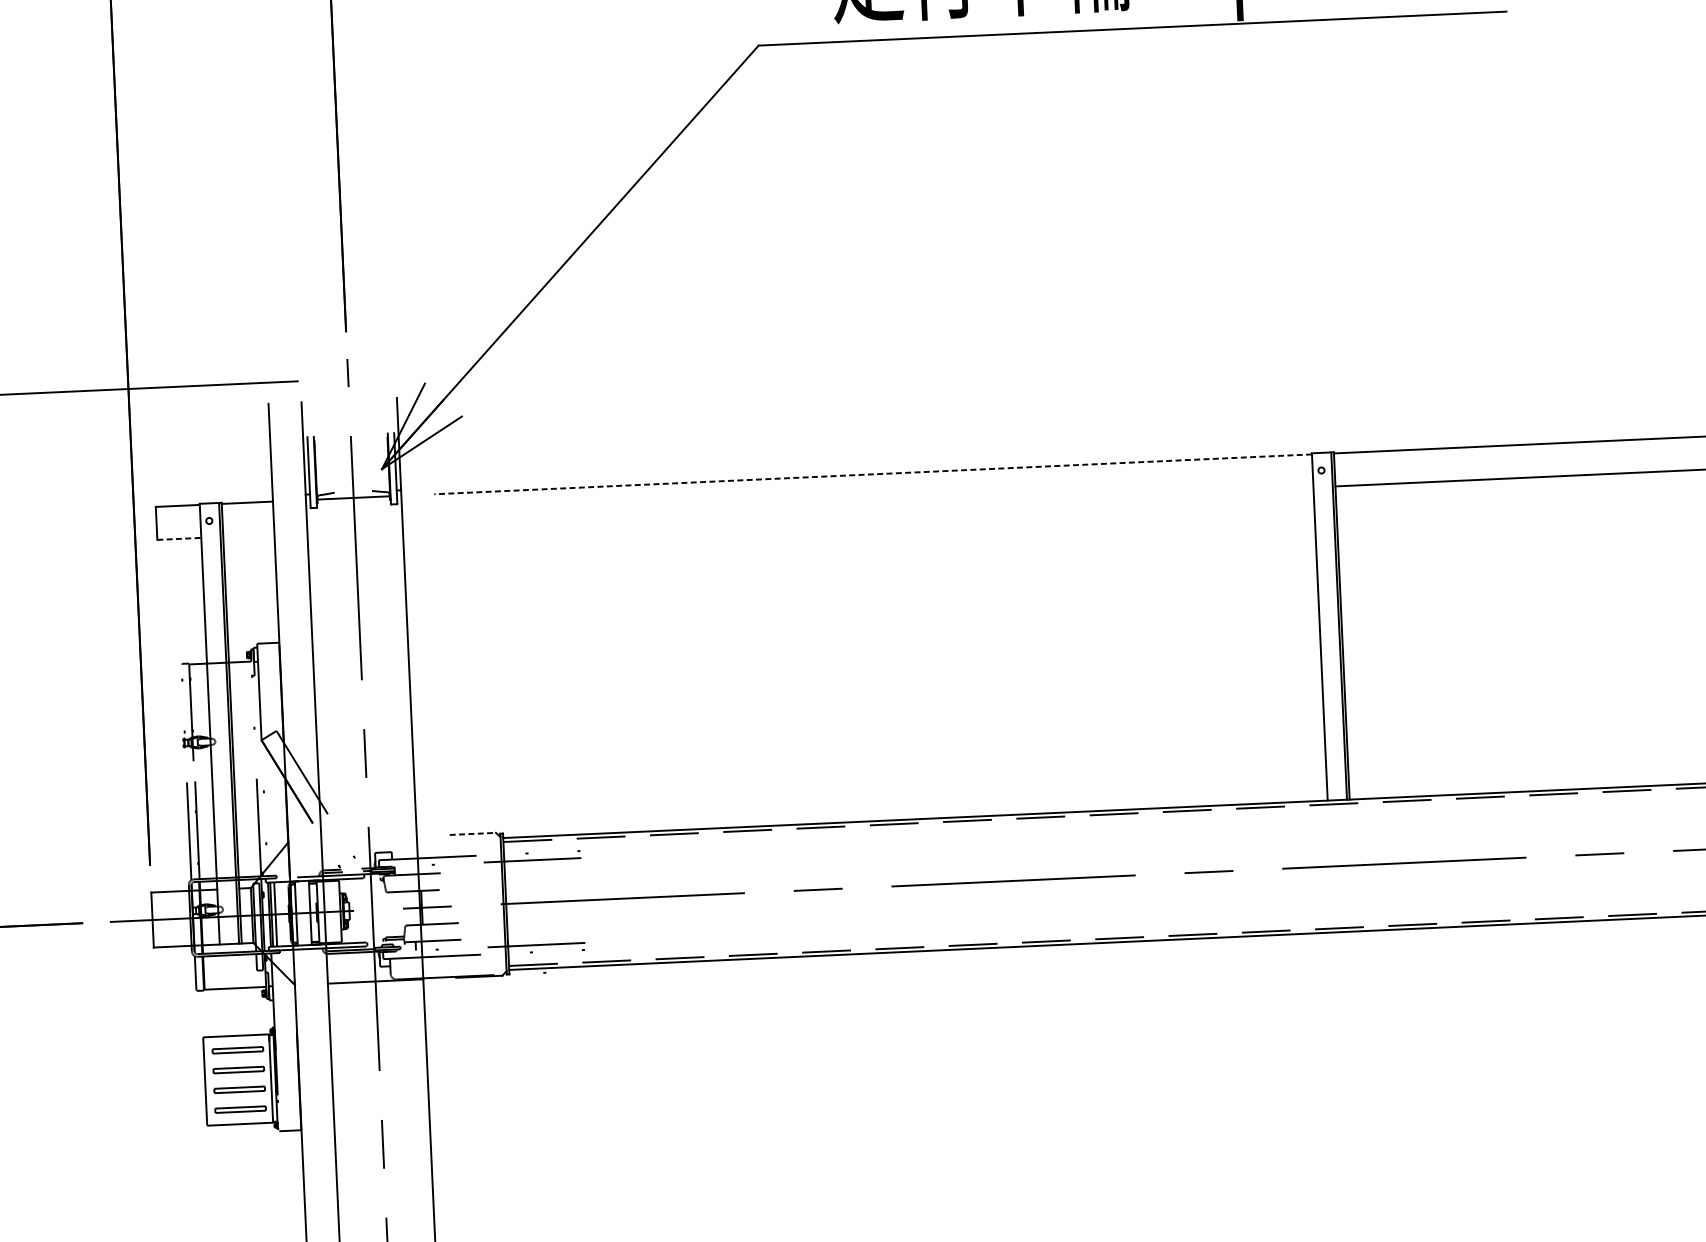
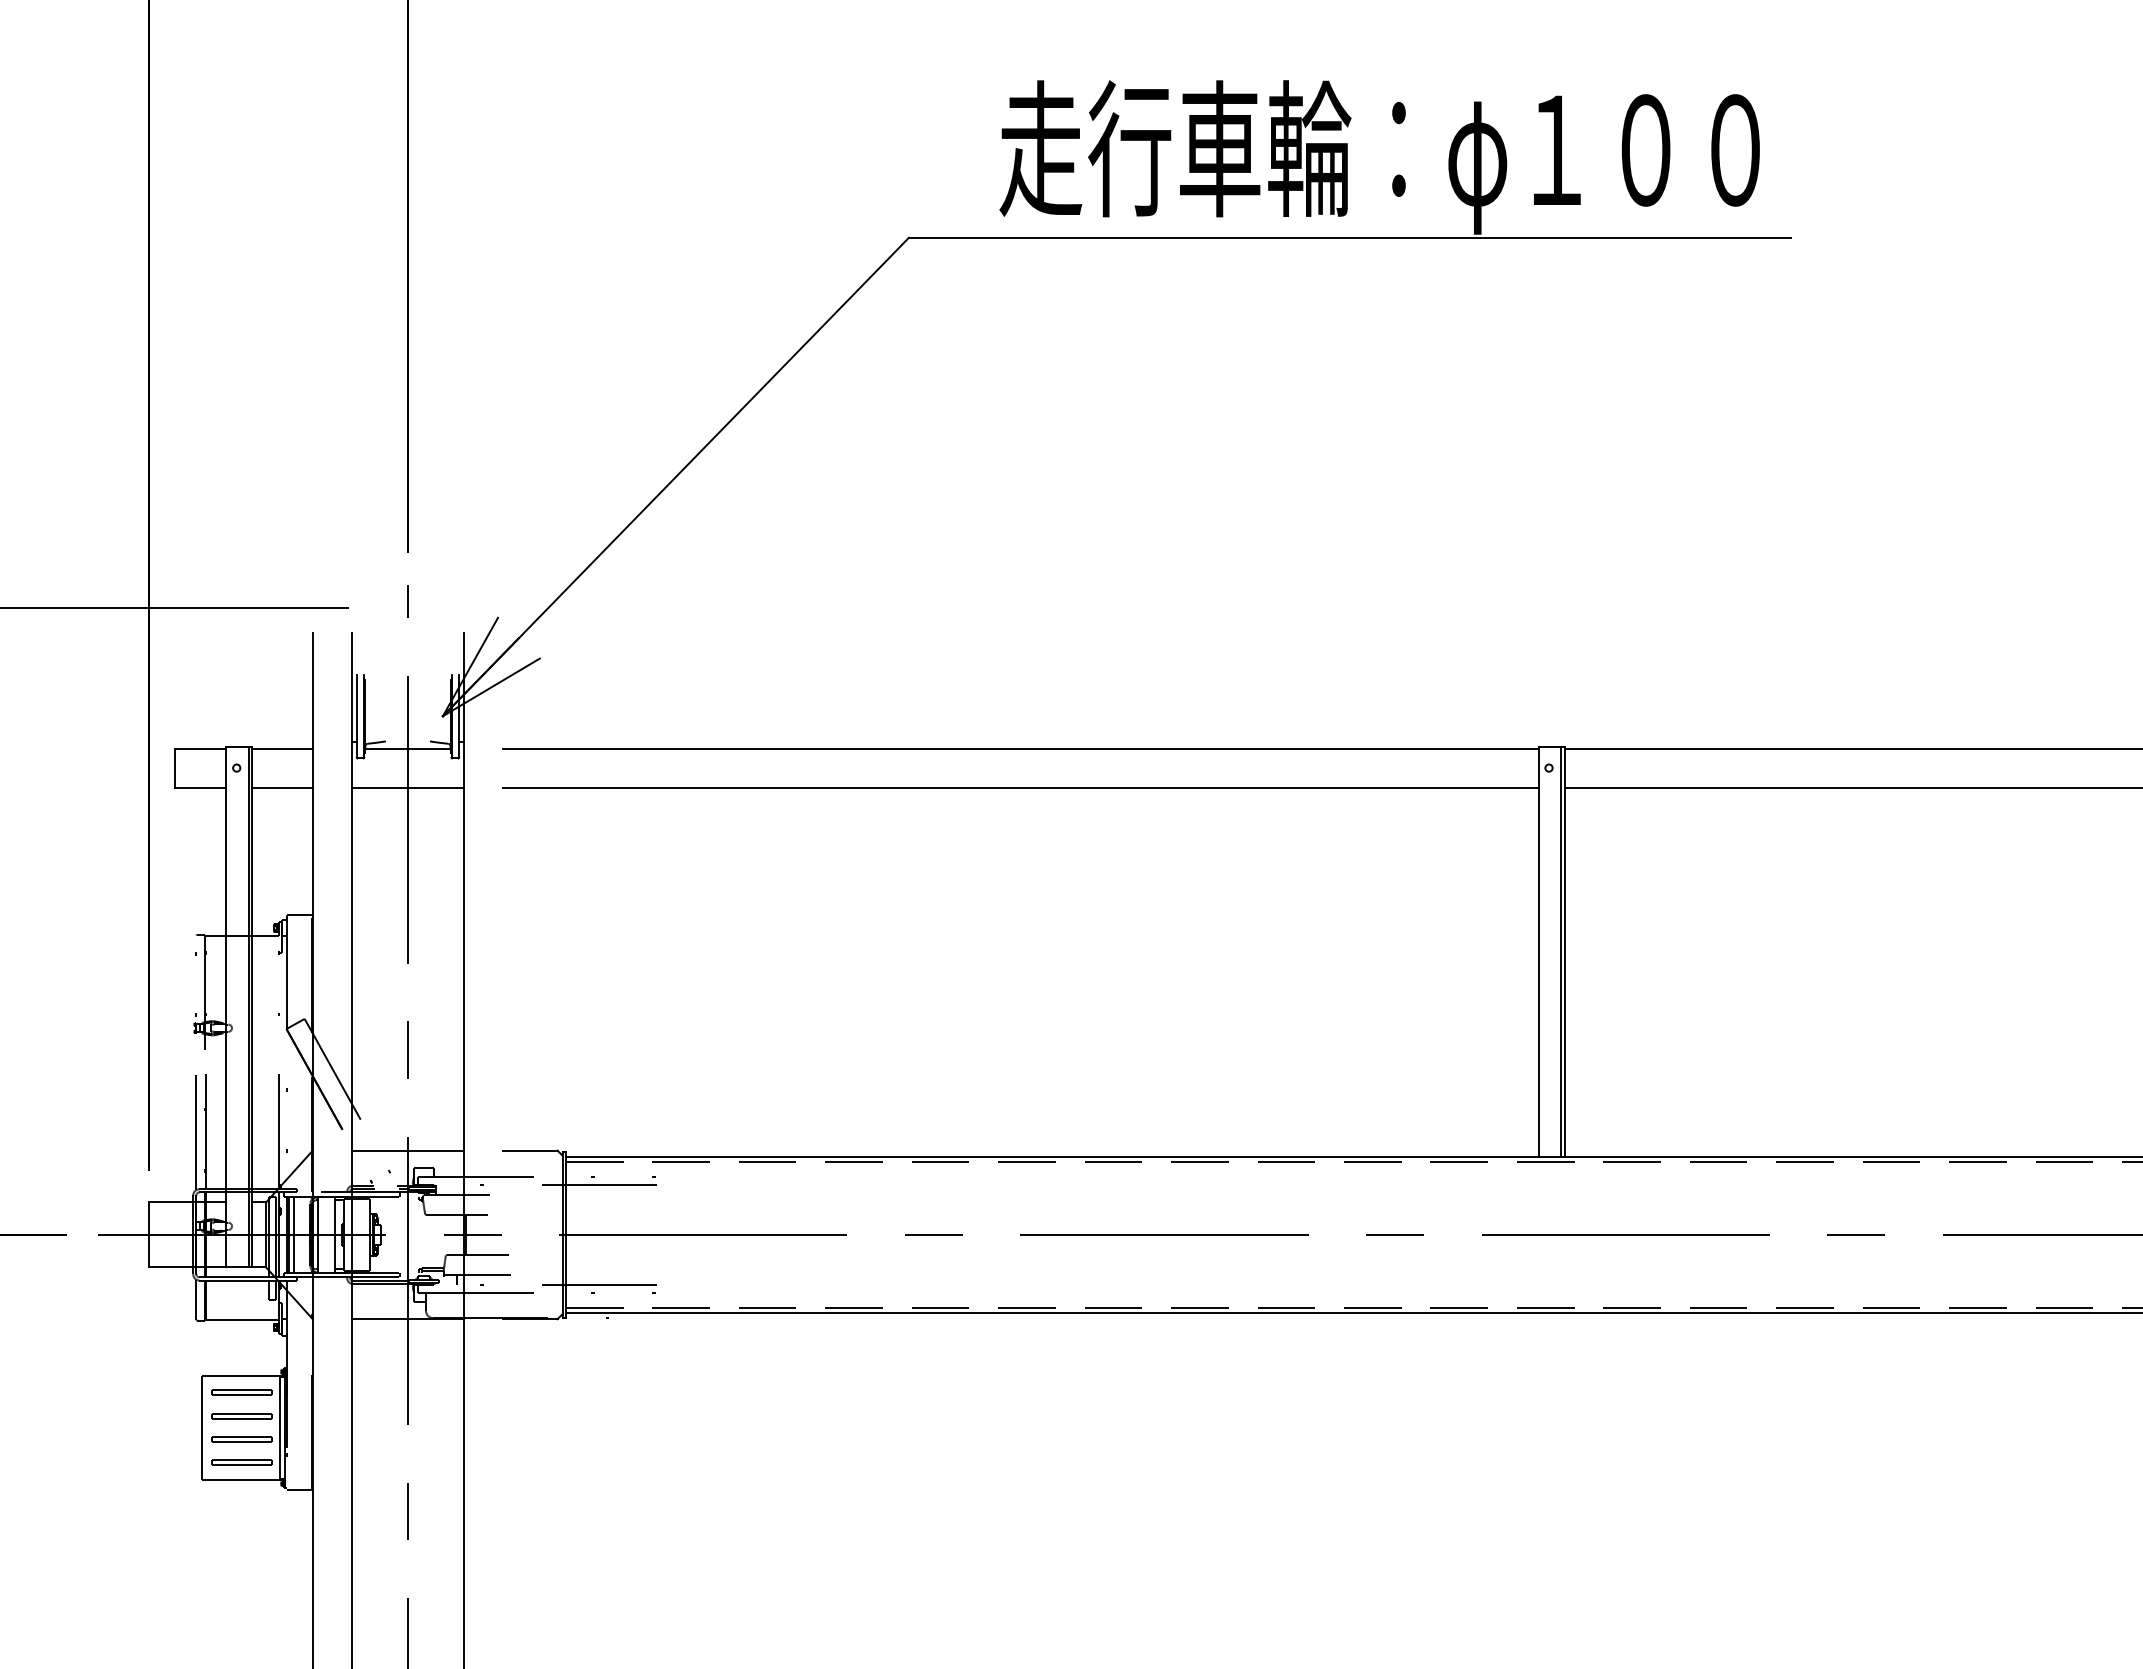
line: (872, 474) -> (1020, 748), dashed -> solid
line: (874, 507) -> (1020, 787), added
line: (354, 530) -> (407, 787), added
line: (248, 535) -> (282, 787), added
line: (179, 538) -> (200, 787), dashed -> solid
line: (473, 833) -> (530, 1150), dashed -> solid
line: (368, 838) -> (407, 1150), added

